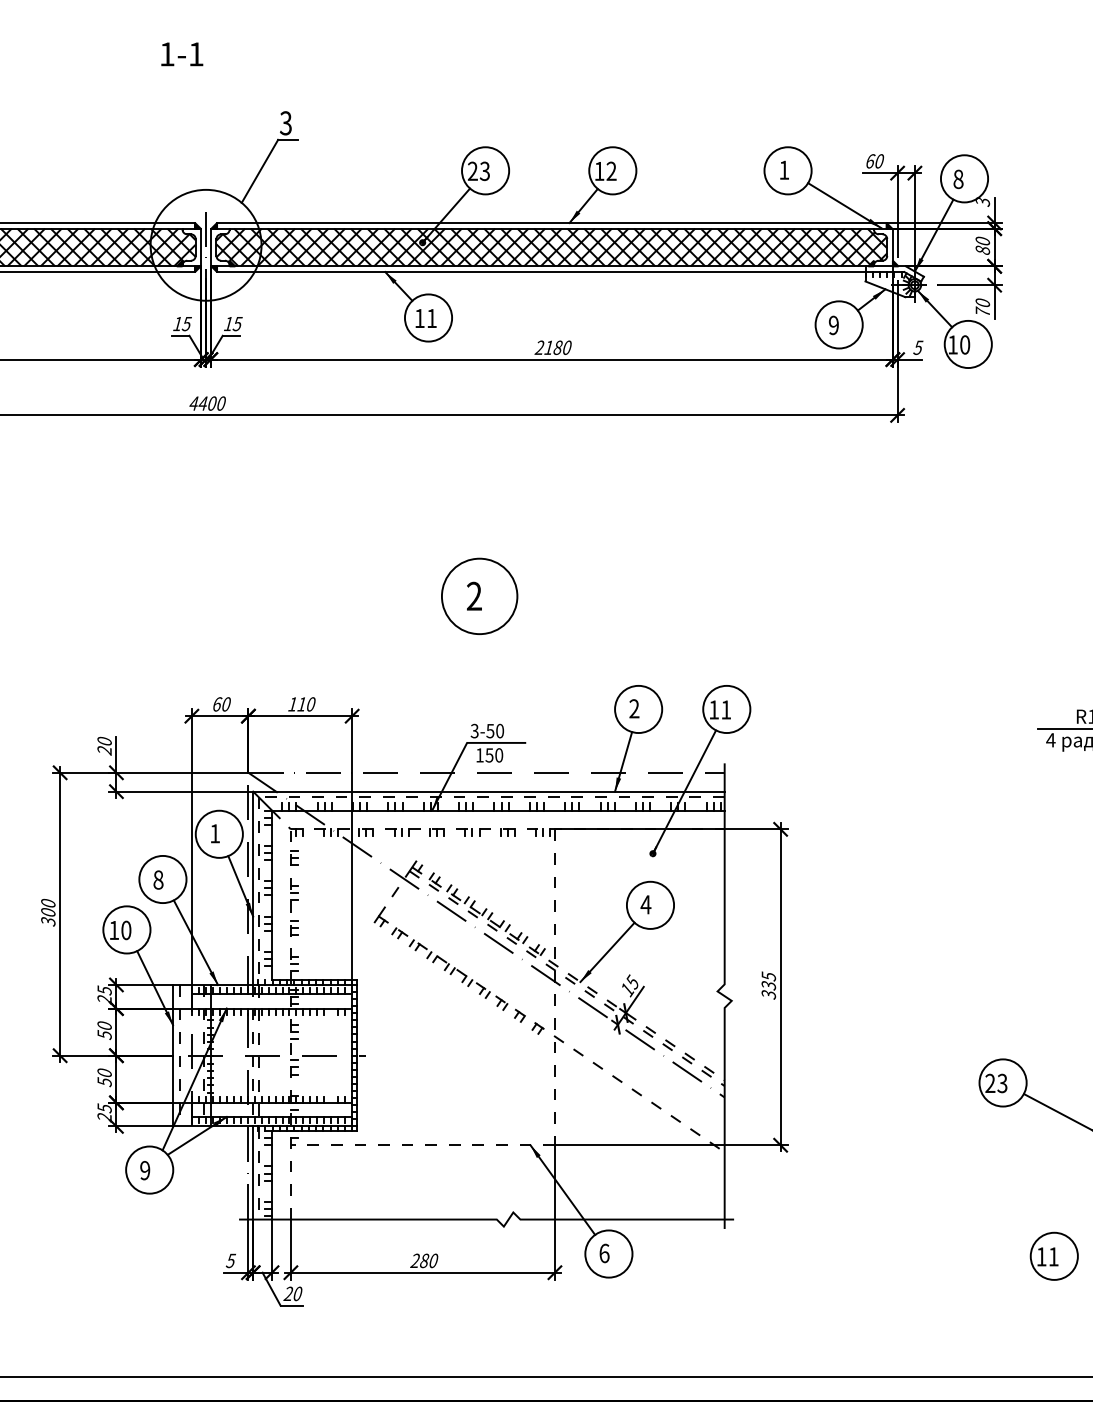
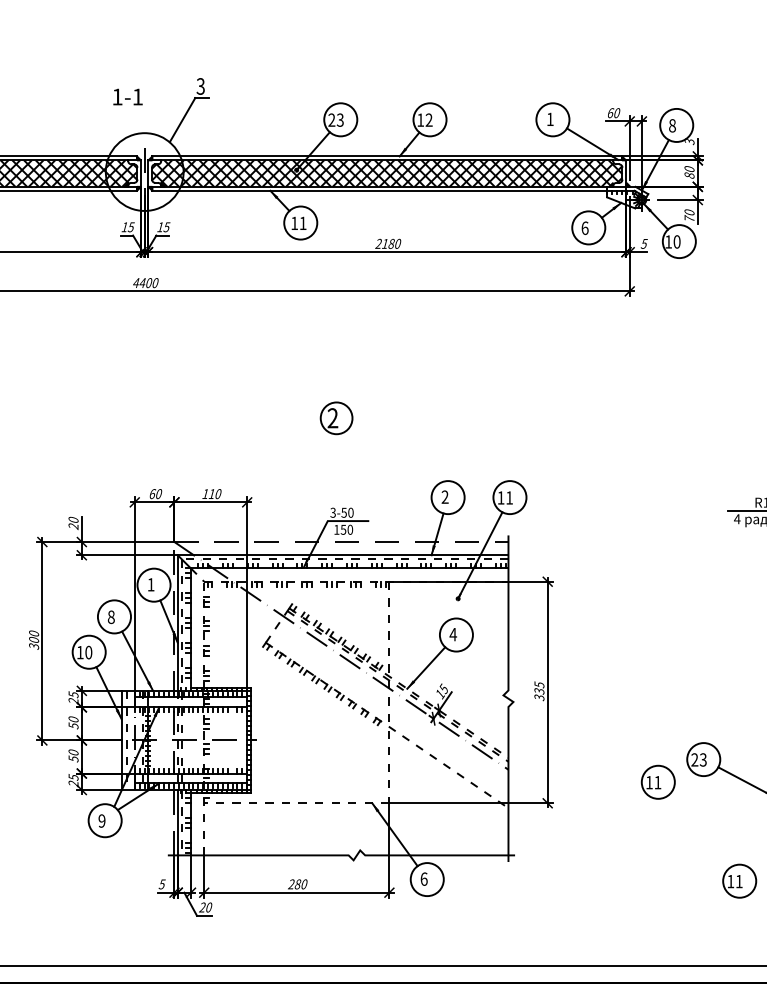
text: (182, 54) -> (128, 97), moved
text: (833, 325) -> (584, 228), 9 -> 6
circle: (479, 596) -> (336, 418), size x0.6
part: (937, 1114) -> (657, 781), added

